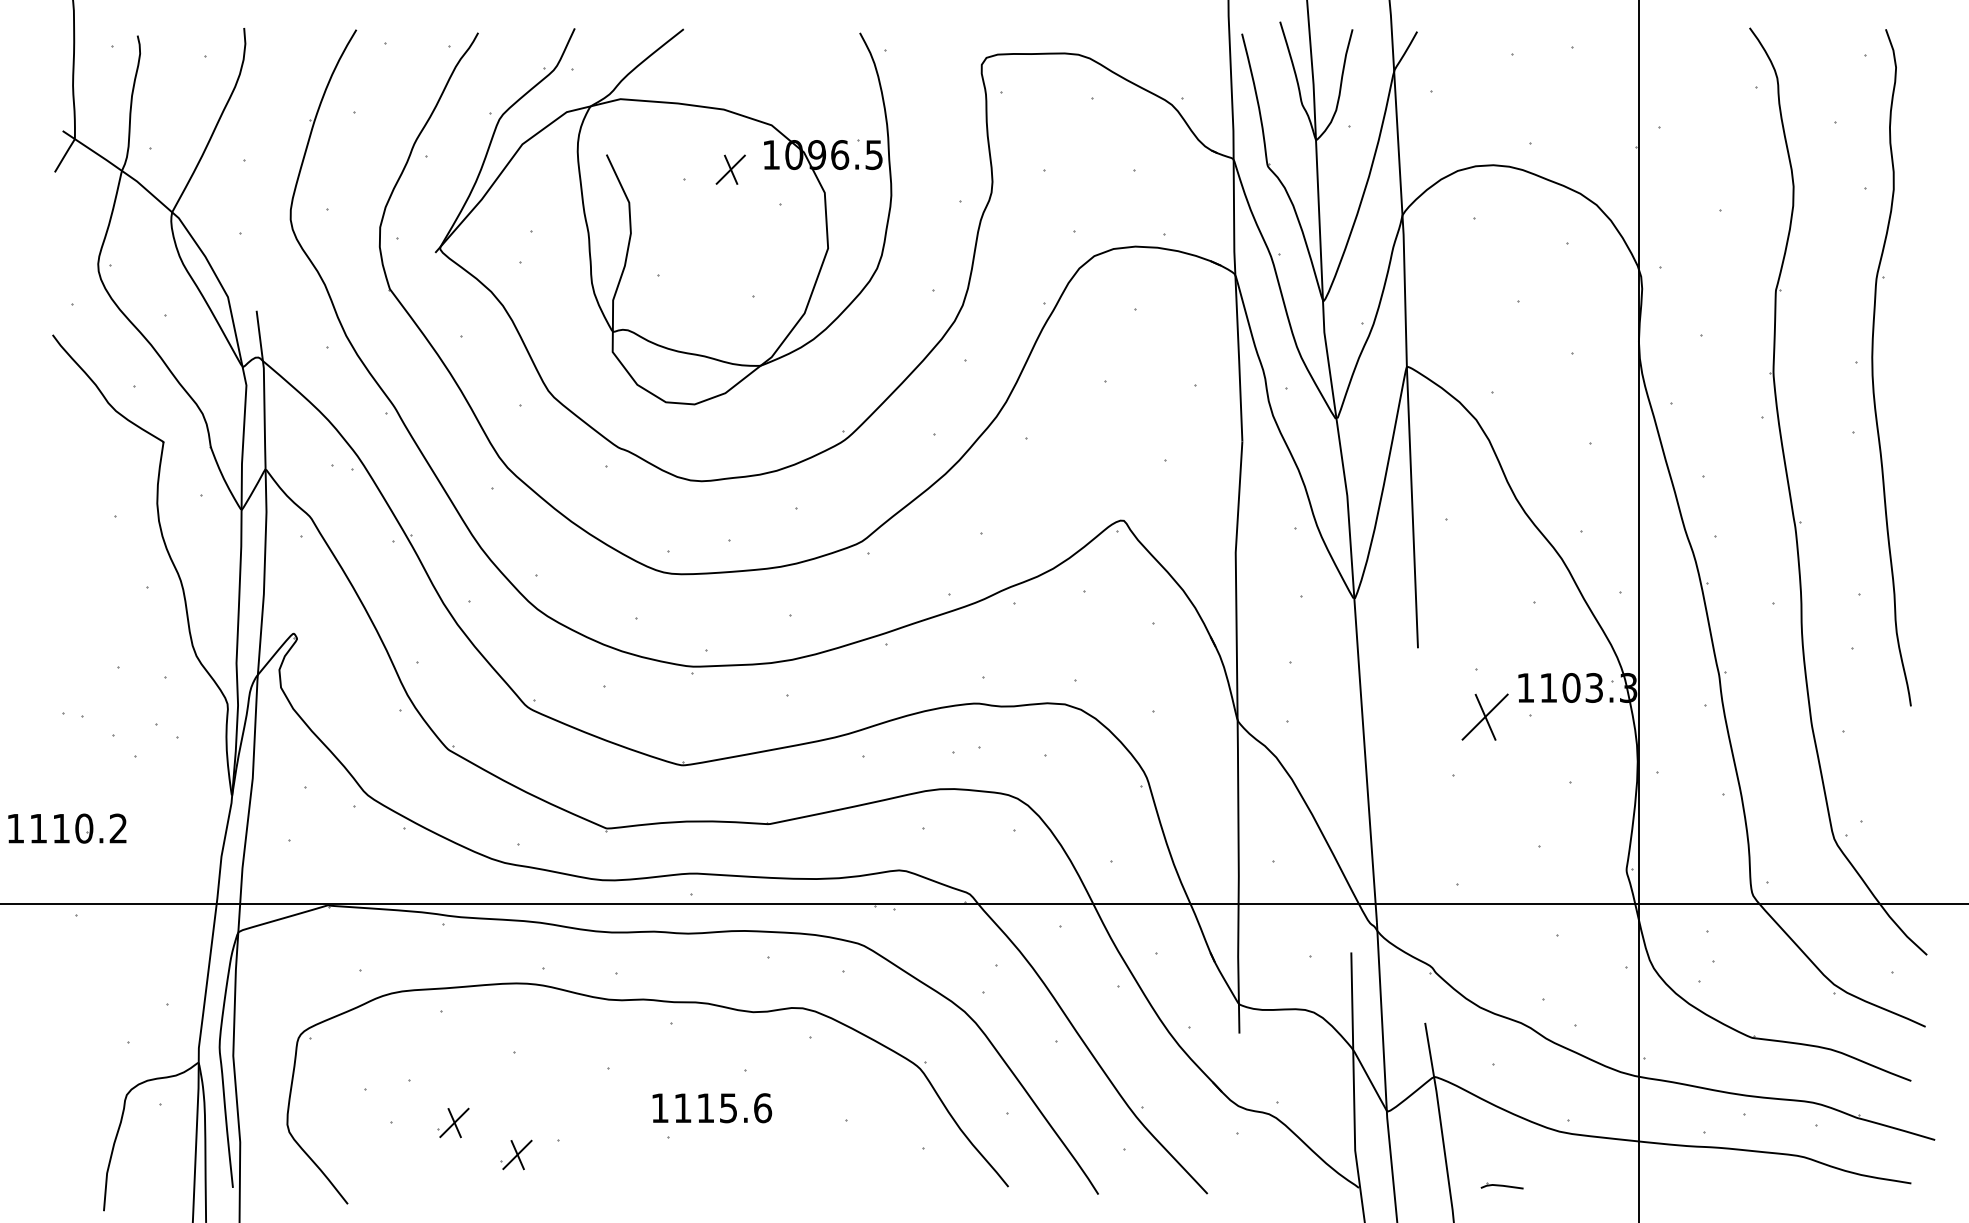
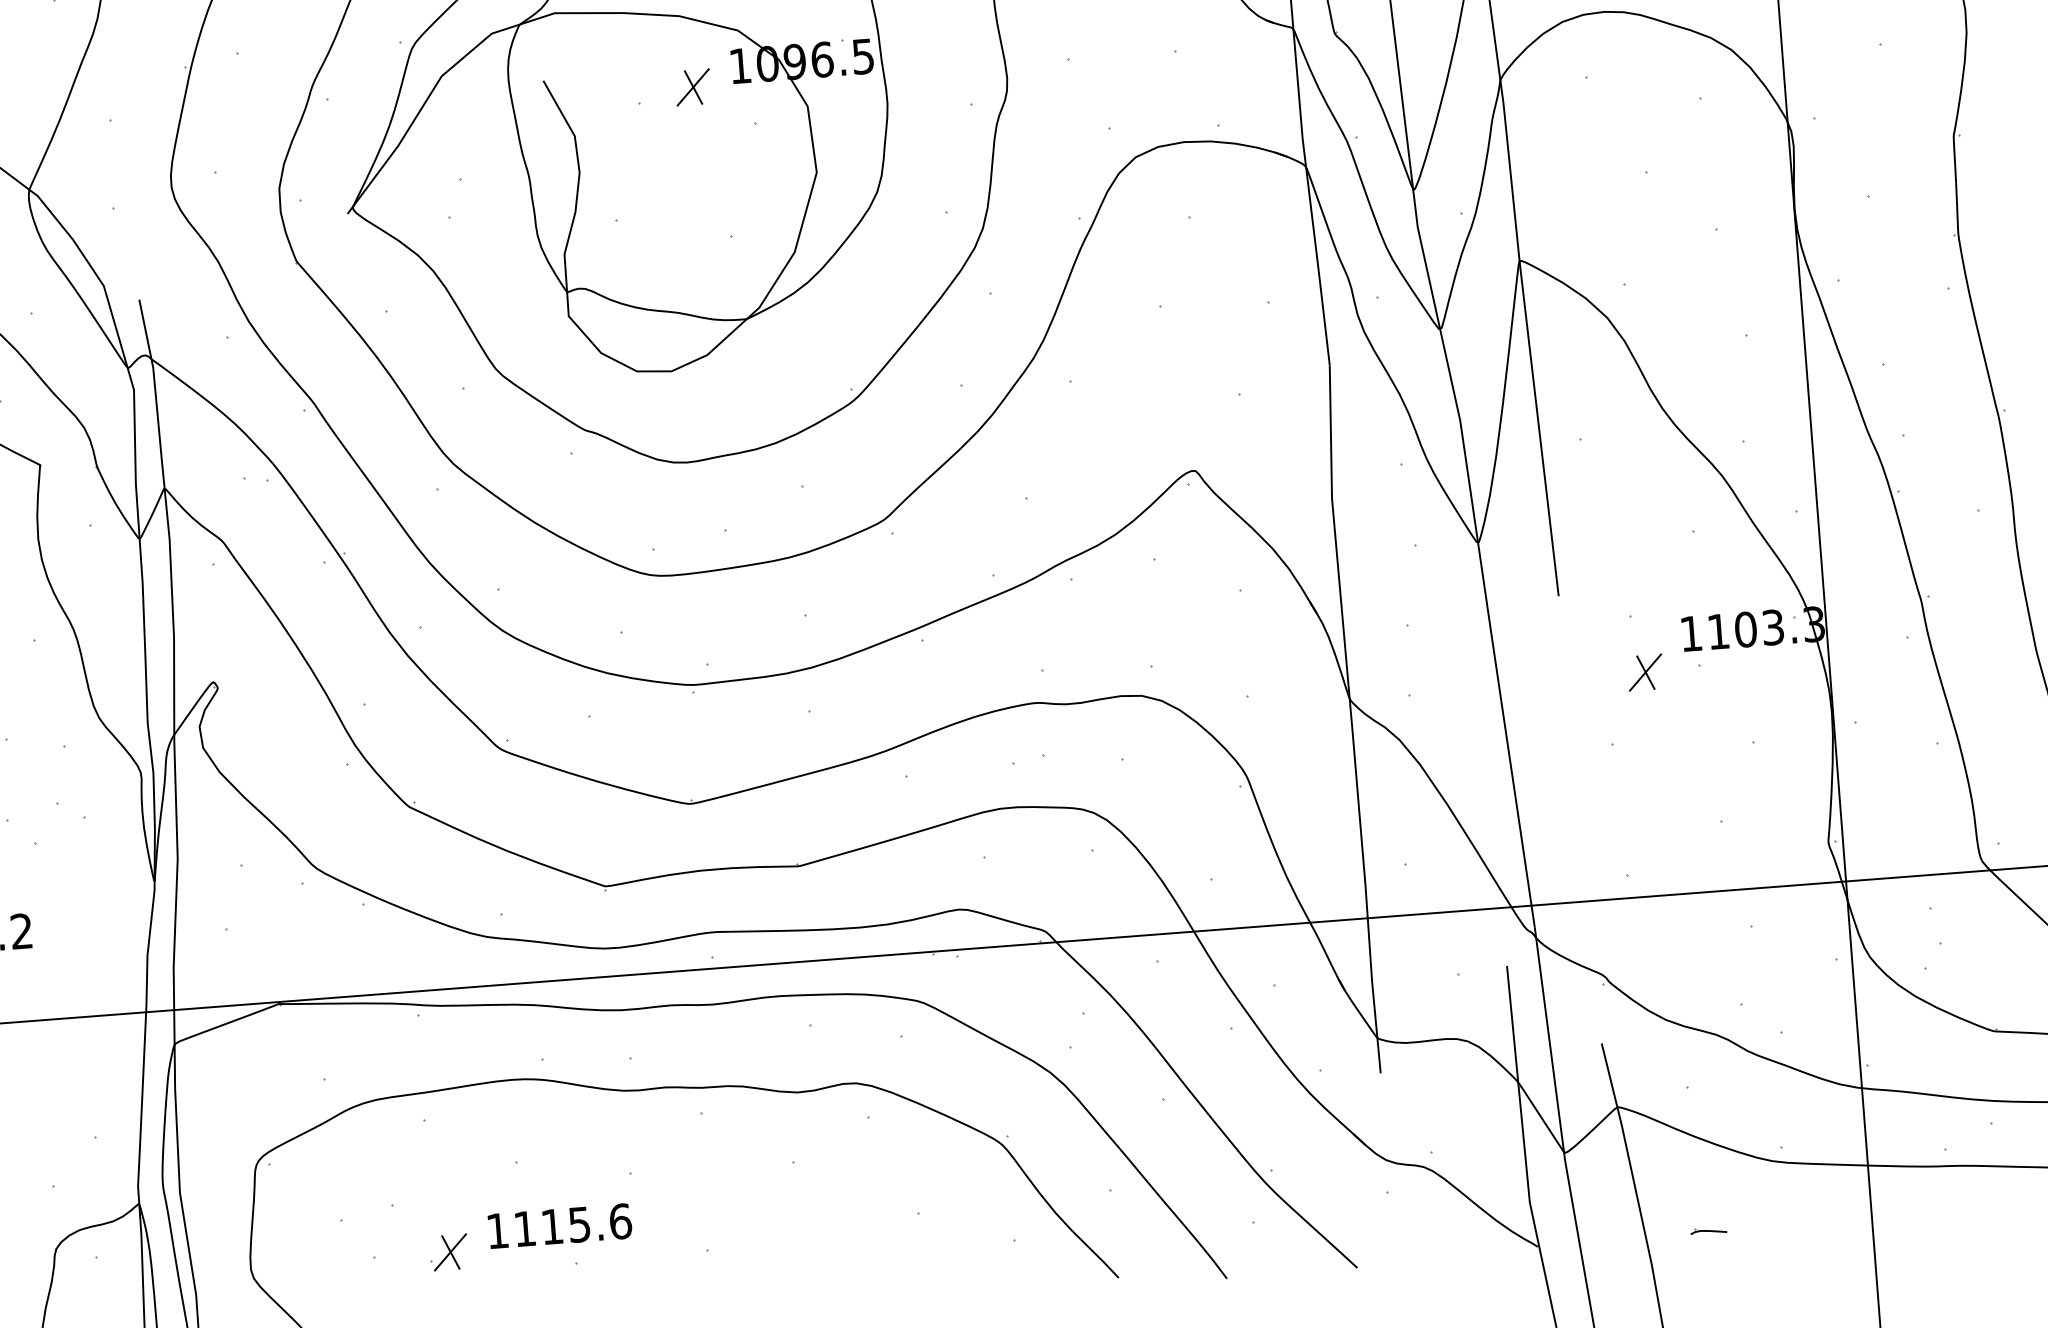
part: (1485, 717) -> (1645, 672), size x0.62
text: (712, 1108) -> (560, 1226), moved
part: (516, 1154) -> (527, 1284), removed
part: (1501, 1185) -> (1707, 1230), size x0.71

